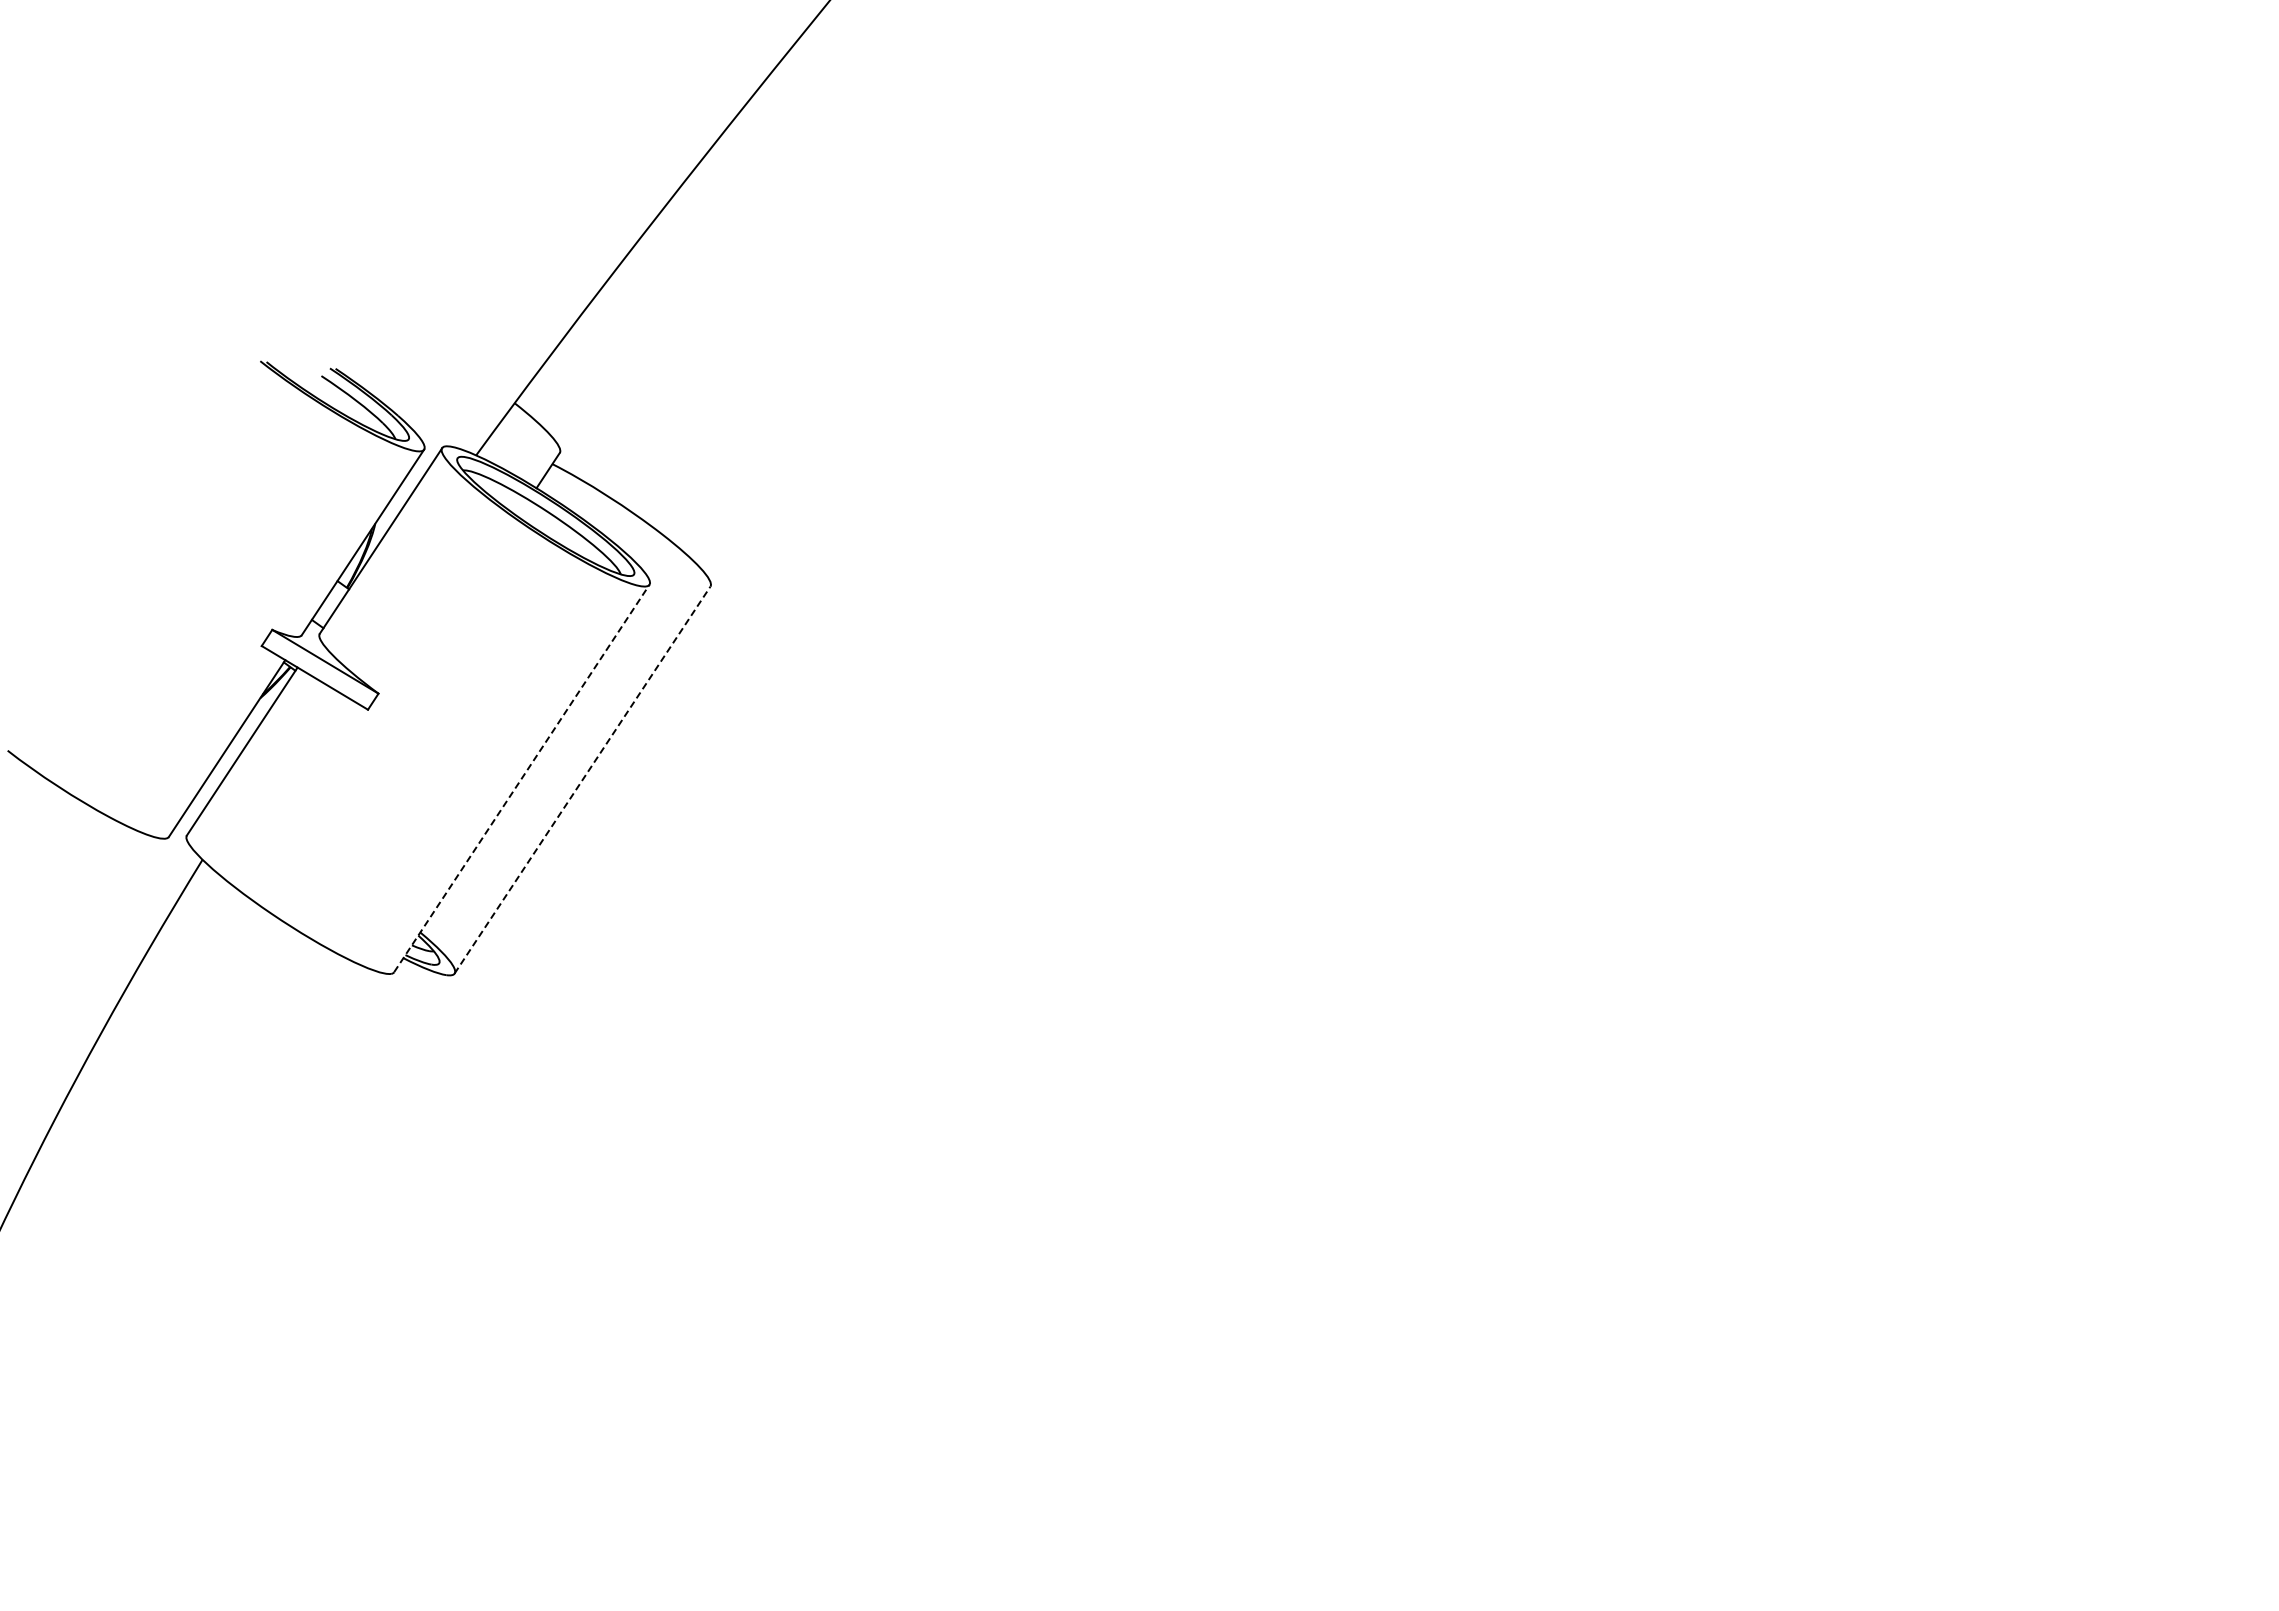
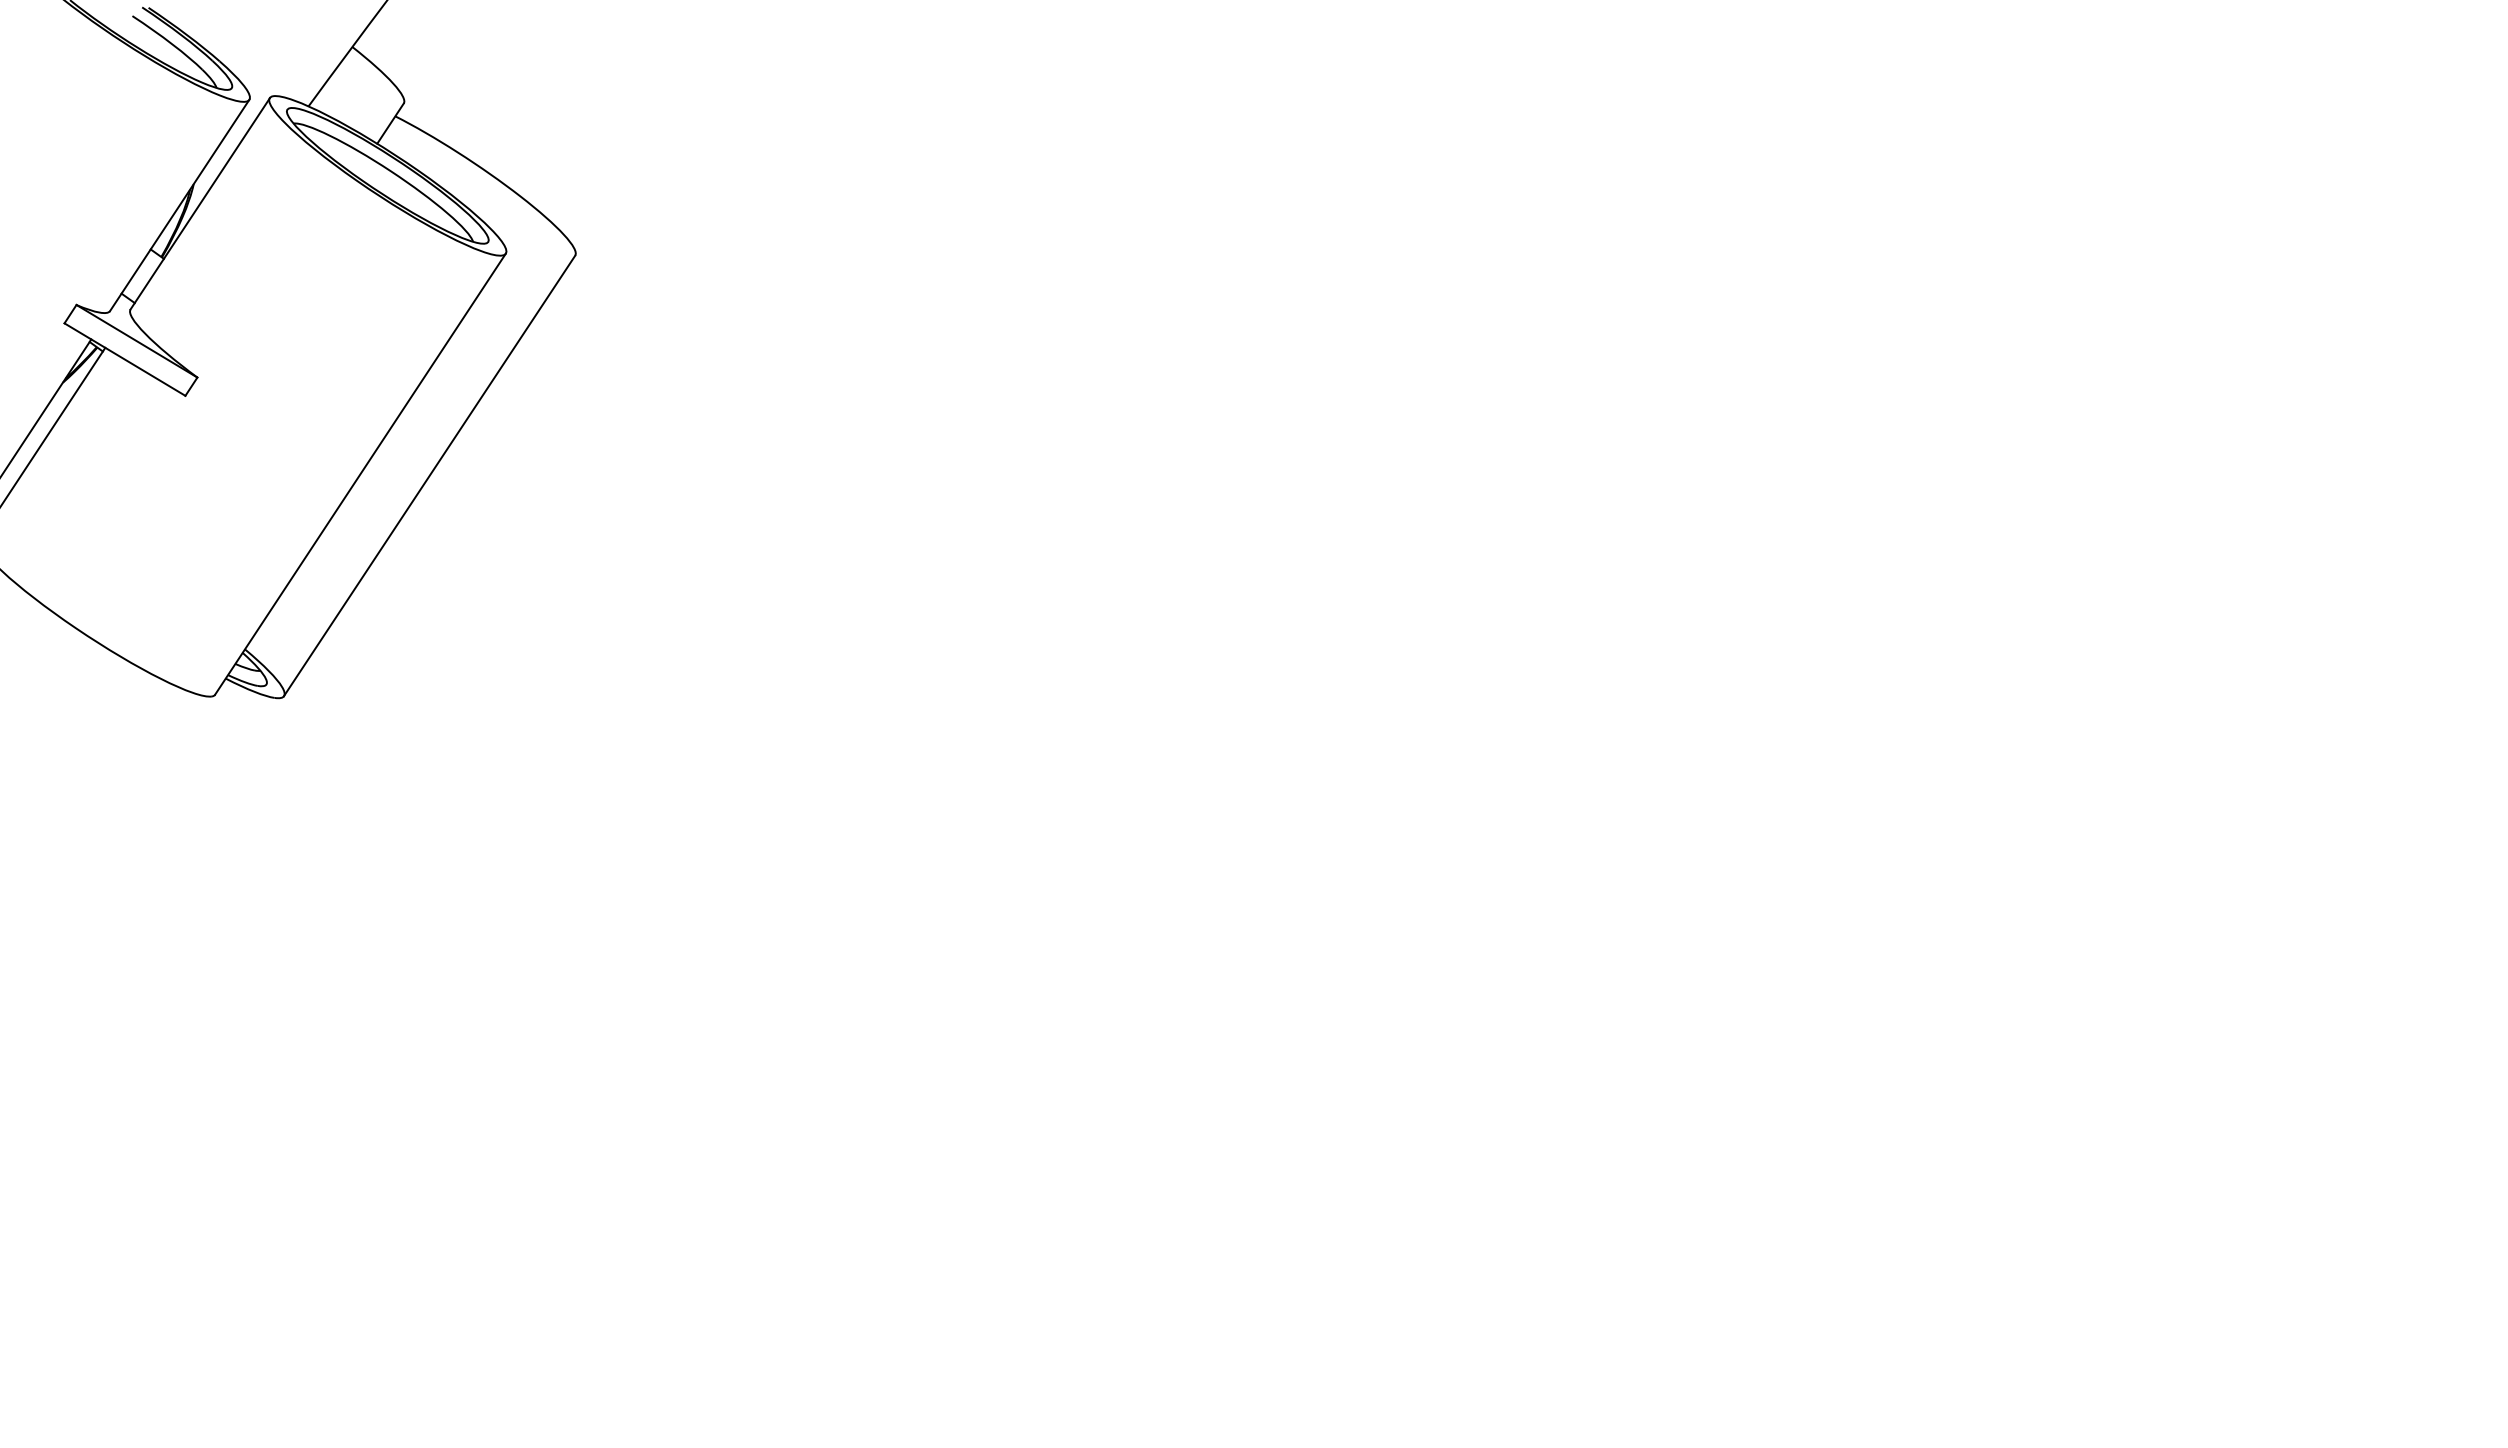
line: (521, 778) -> (360, 474), dashed -> solid
line: (582, 780) -> (429, 476), dashed -> solid

